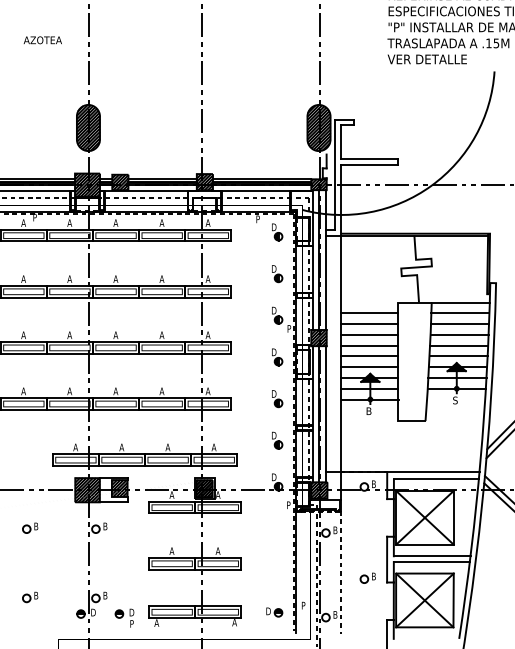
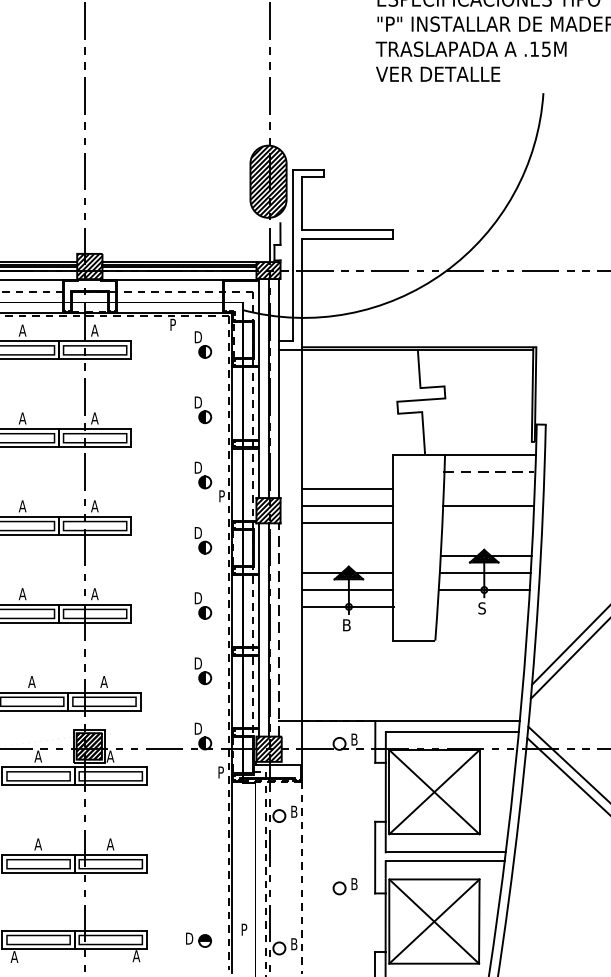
line: (369, 313) -> (347, 472), removed
line: (459, 313) -> (488, 472), solid -> dashed
line: (459, 324) -> (488, 489), removed
line: (459, 345) -> (488, 522), removed
line: (369, 356) -> (347, 539), removed
line: (458, 356) -> (486, 539), removed
line: (369, 367) -> (347, 556), removed
line: (325, 413) -> (278, 628), solid -> dashed

